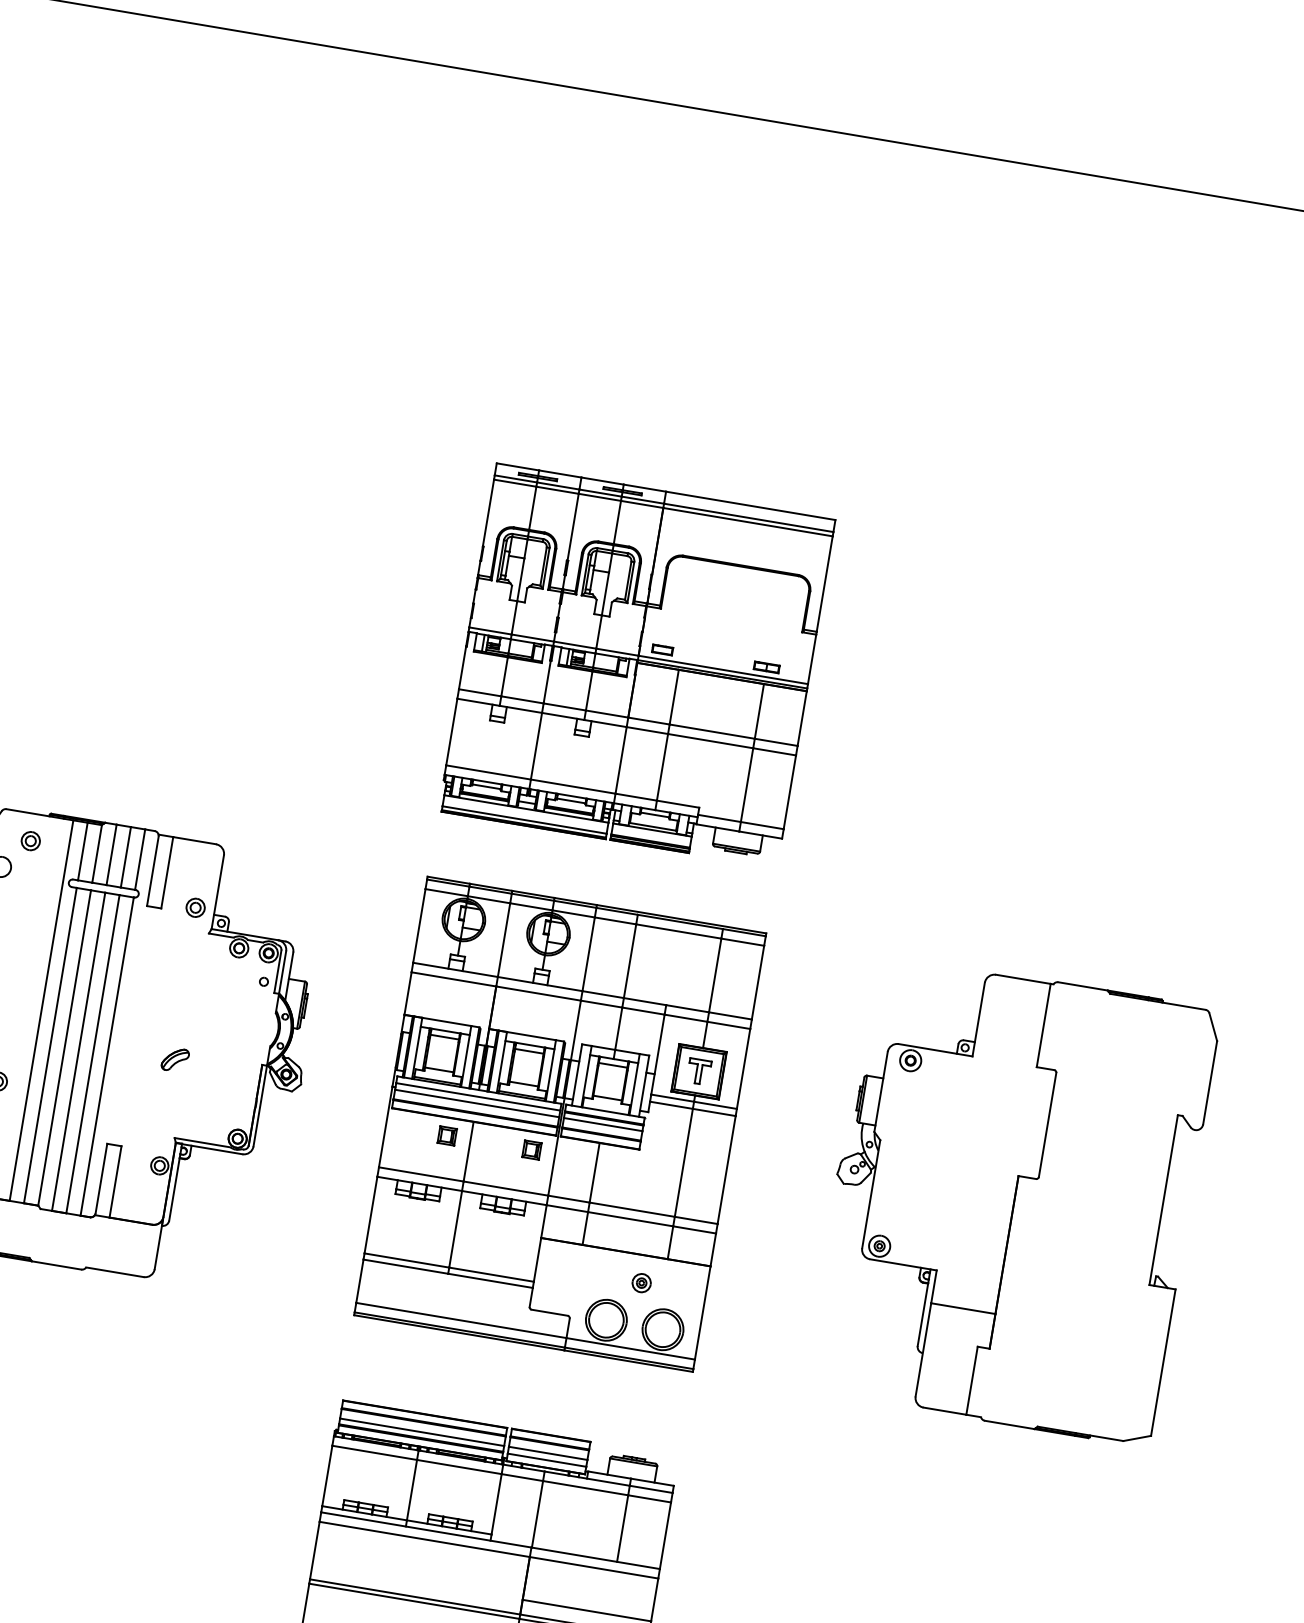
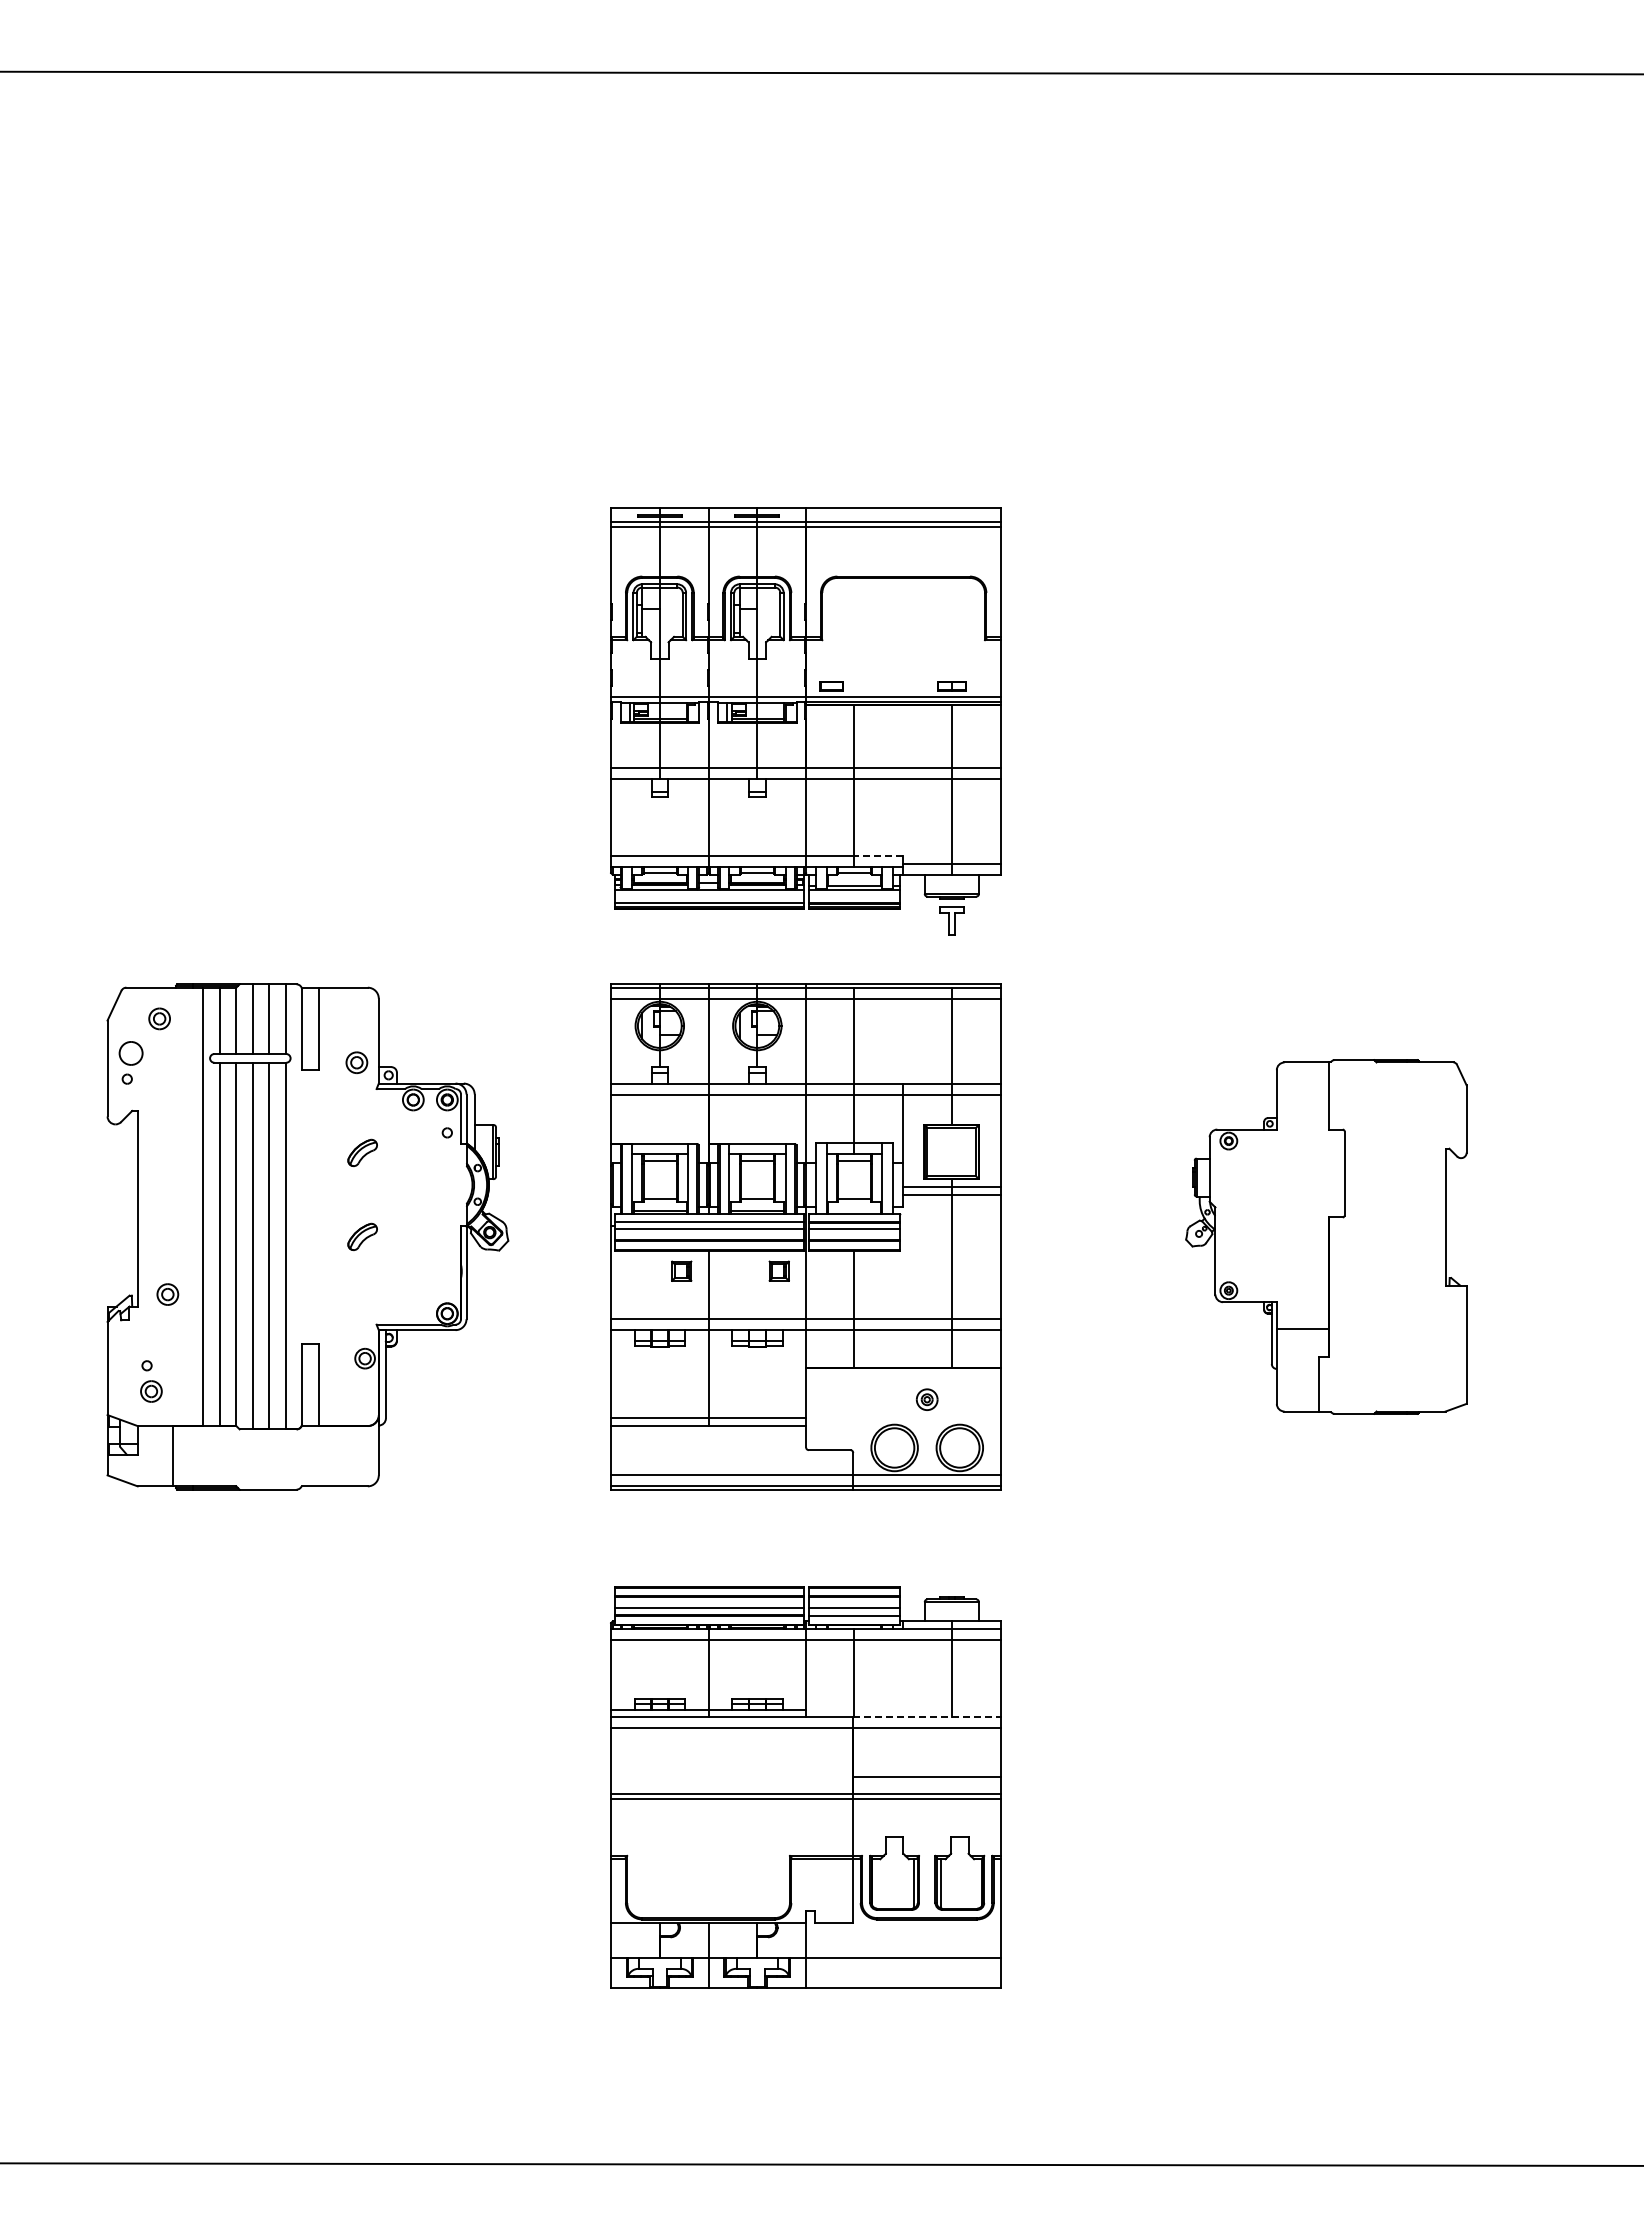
line: (677, 804) -> (877, 856), solid -> dashed
part: (187, 986) -> (362, 1152), added
part: (698, 1071) -> (951, 920), moved
part: (1011, 1199) -> (1326, 1236), size x0.7
line: (595, 1558) -> (927, 1716), solid -> dashed

